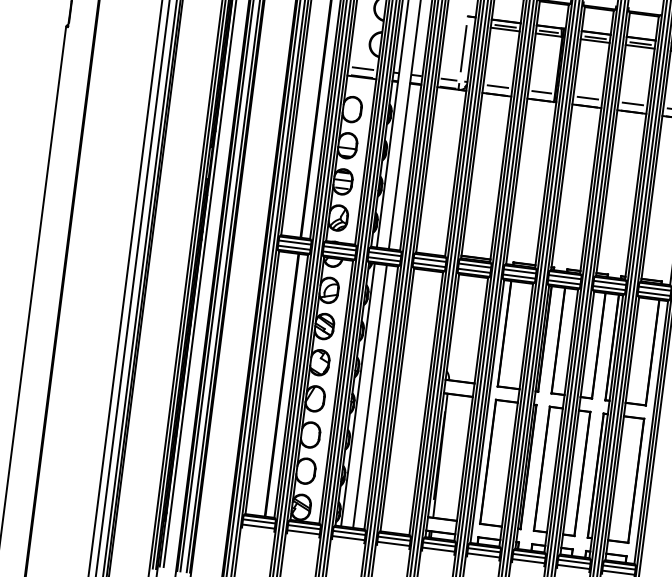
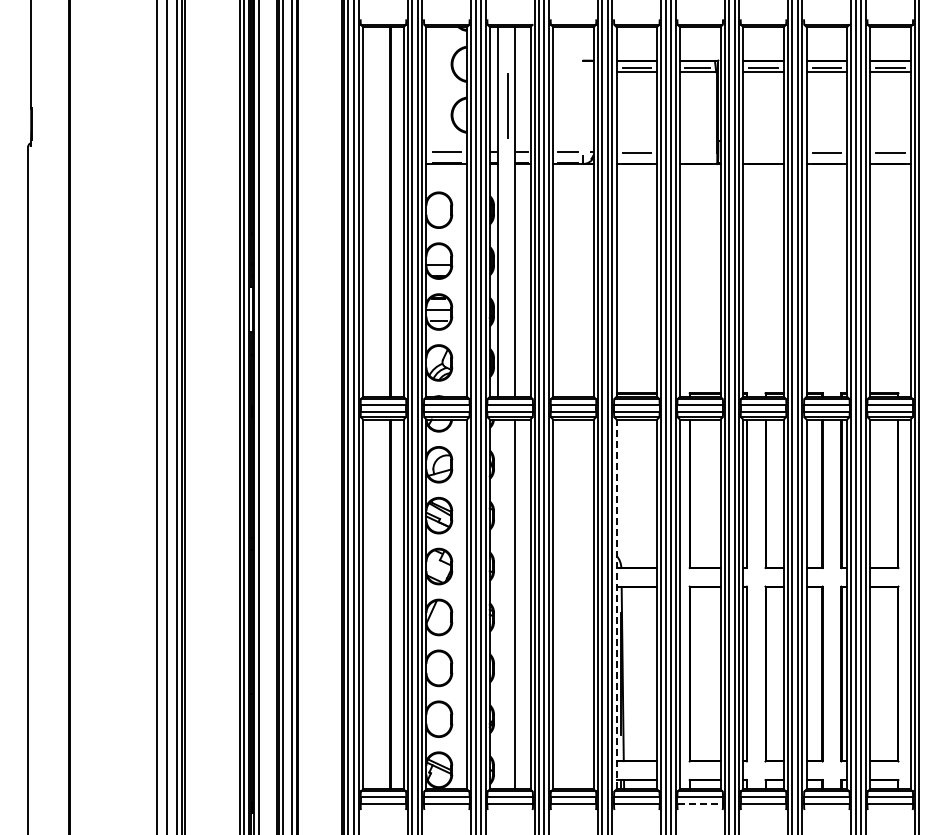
line: (463, 48) -> (507, 105), moved
line: (541, 92) -> (698, 152), removed
line: (587, 98) -> (763, 152), removed
line: (357, 394) -> (497, 604), removed
line: (442, 405) -> (616, 604), solid -> dashed
line: (483, 555) -> (700, 804), solid -> dashed

